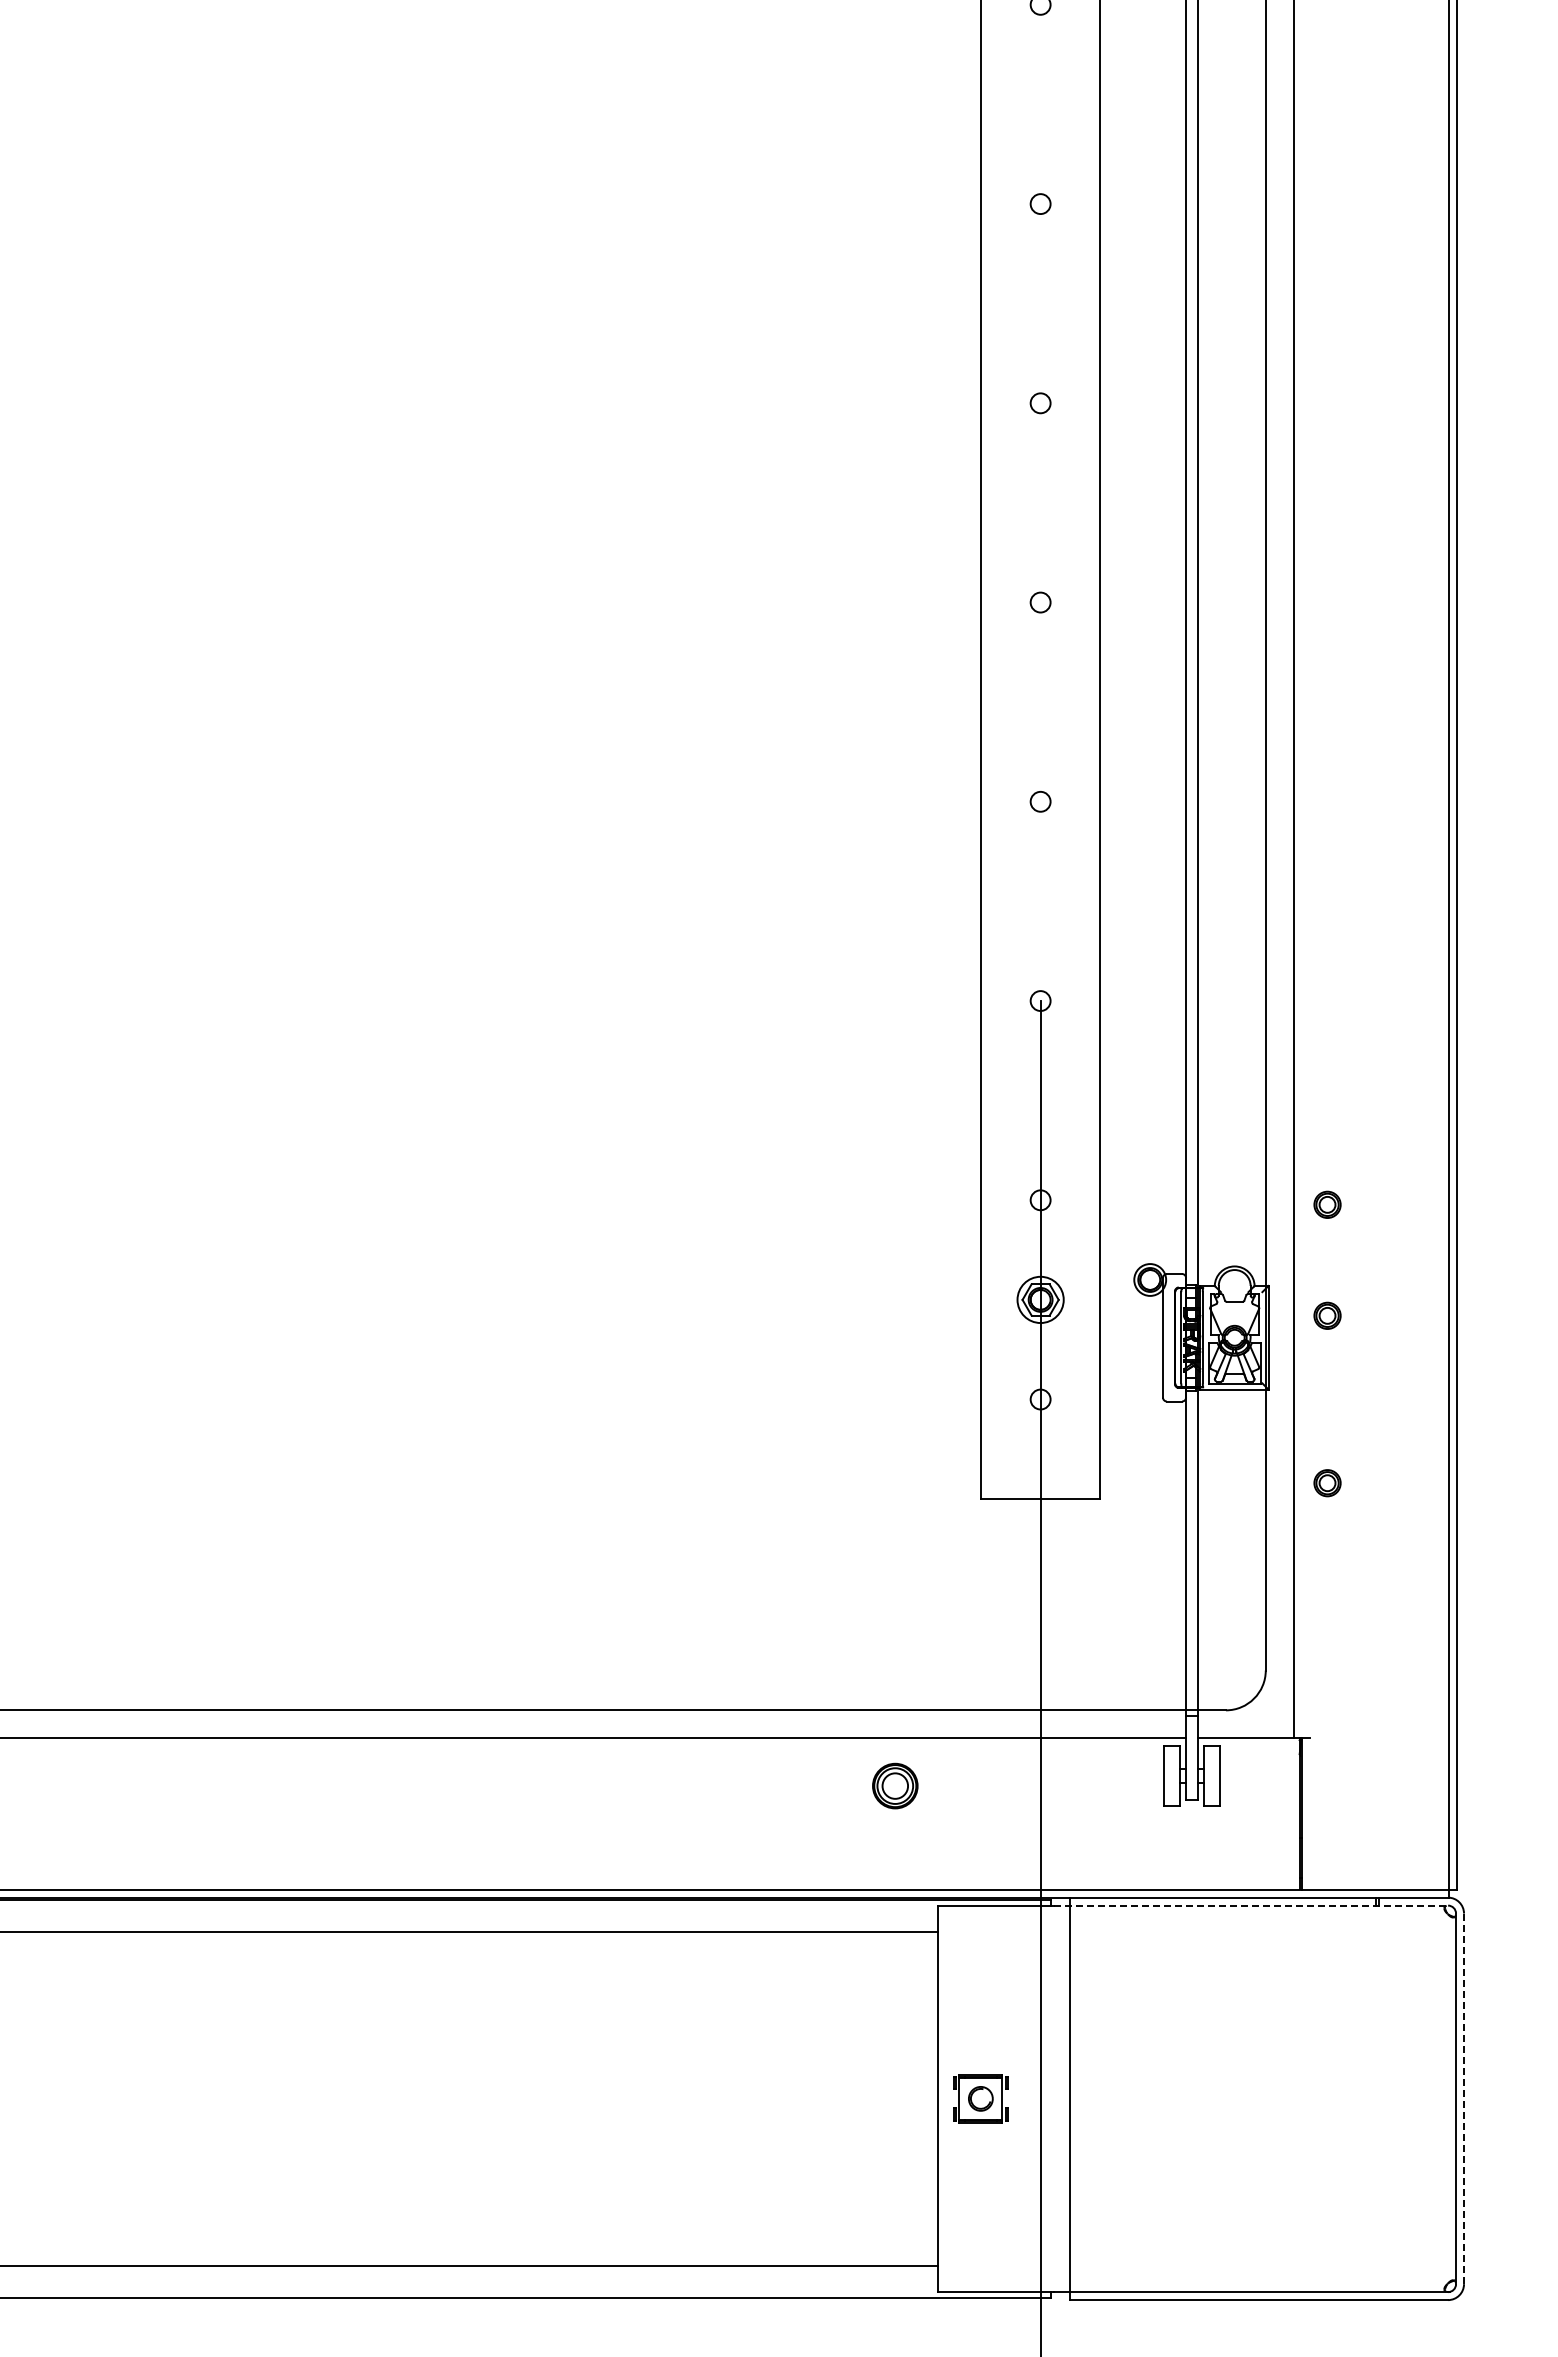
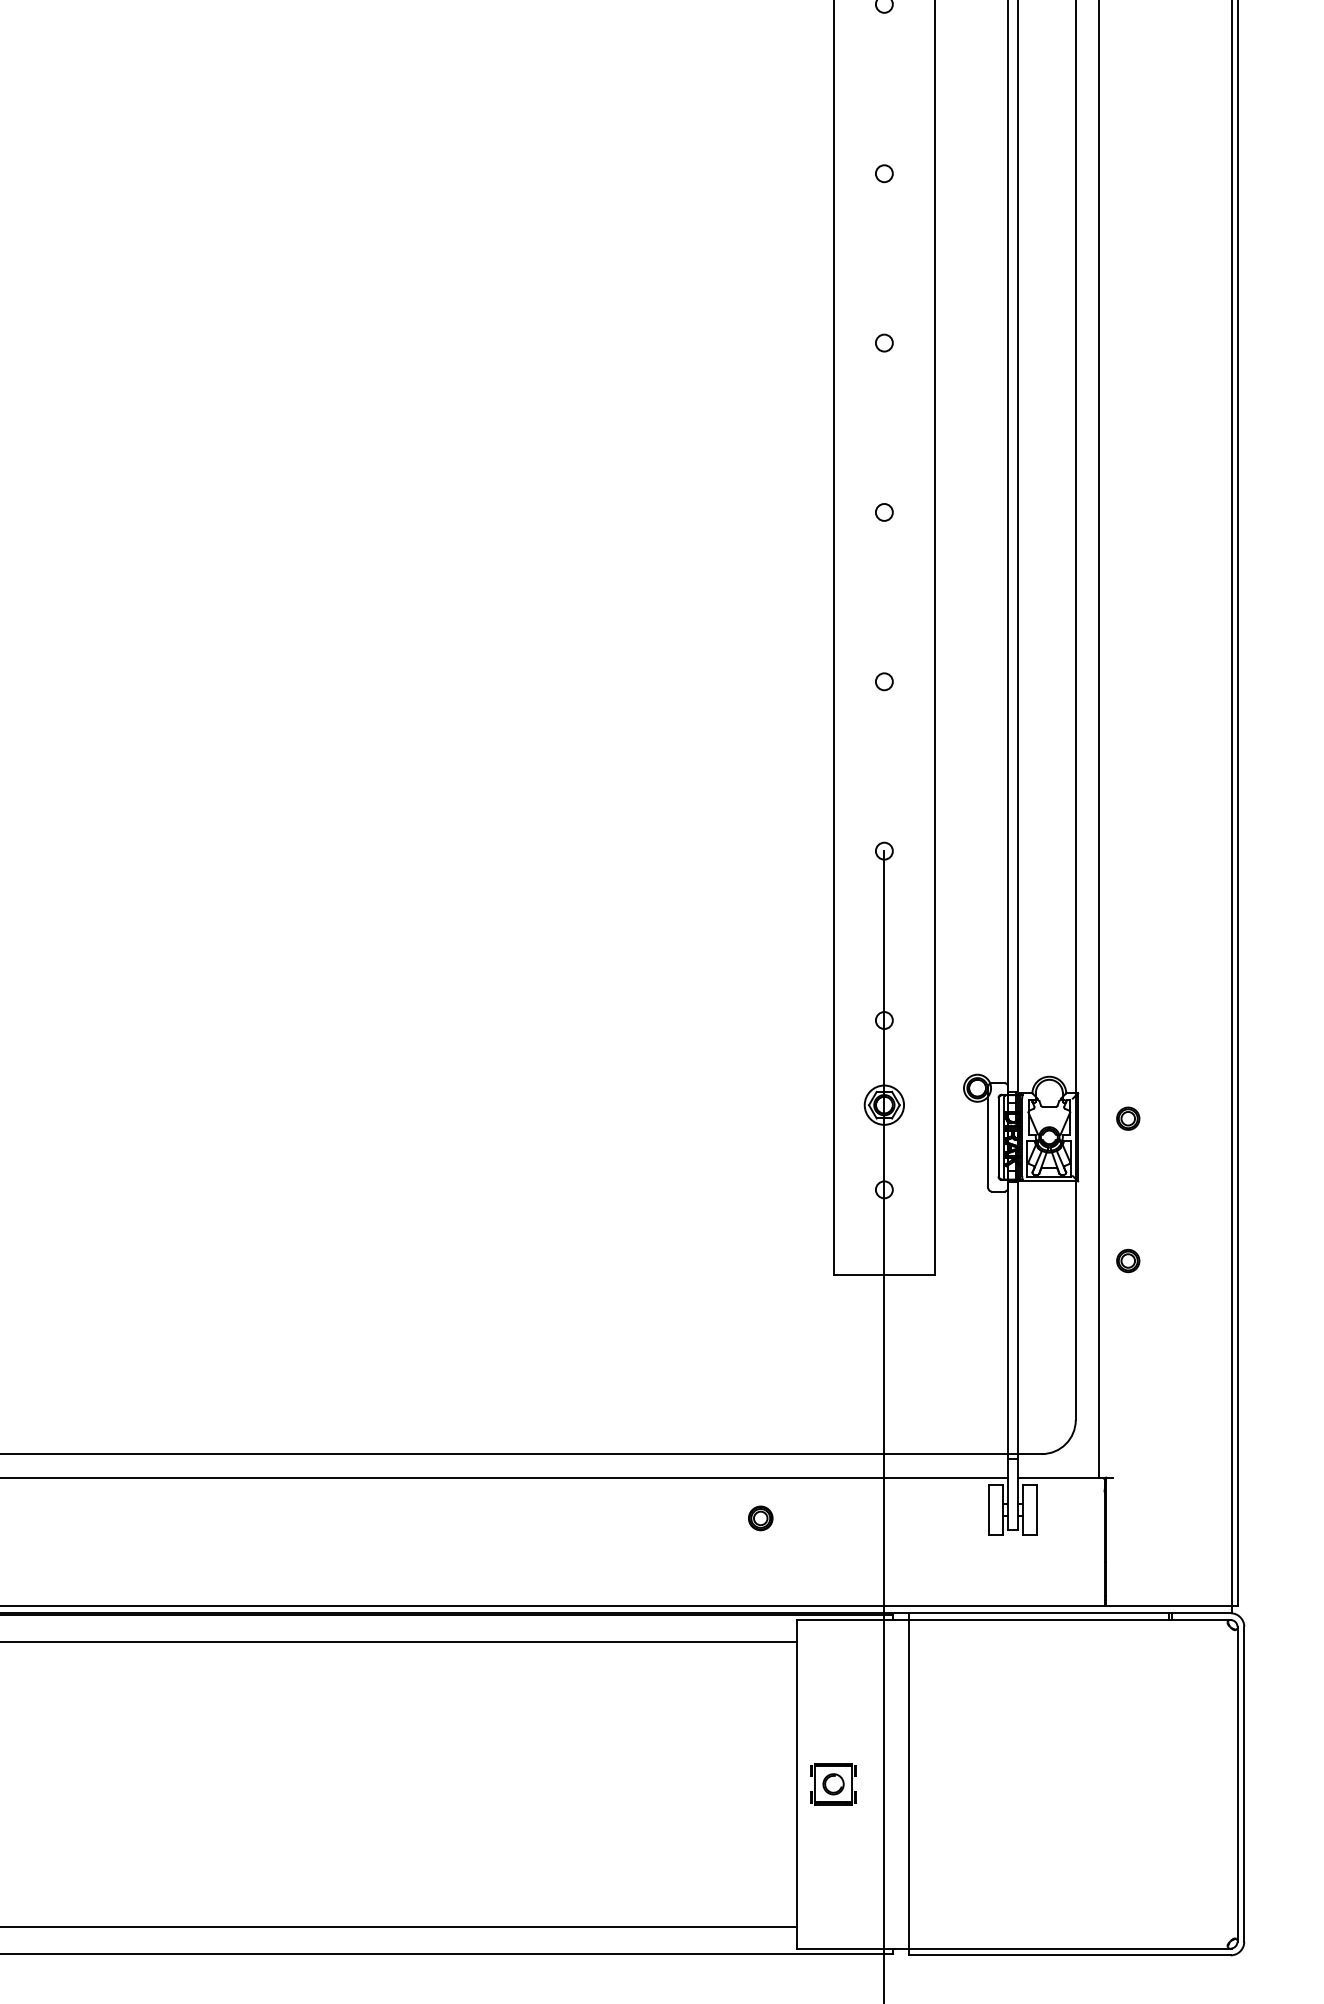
part: (1327, 1204) -> (1128, 1024), removed
part: (894, 1785) -> (760, 1517), size x0.62
line: (1251, 1905) -> (1063, 1619), dashed -> solid
line: (1464, 2098) -> (1244, 1784), dashed -> solid

